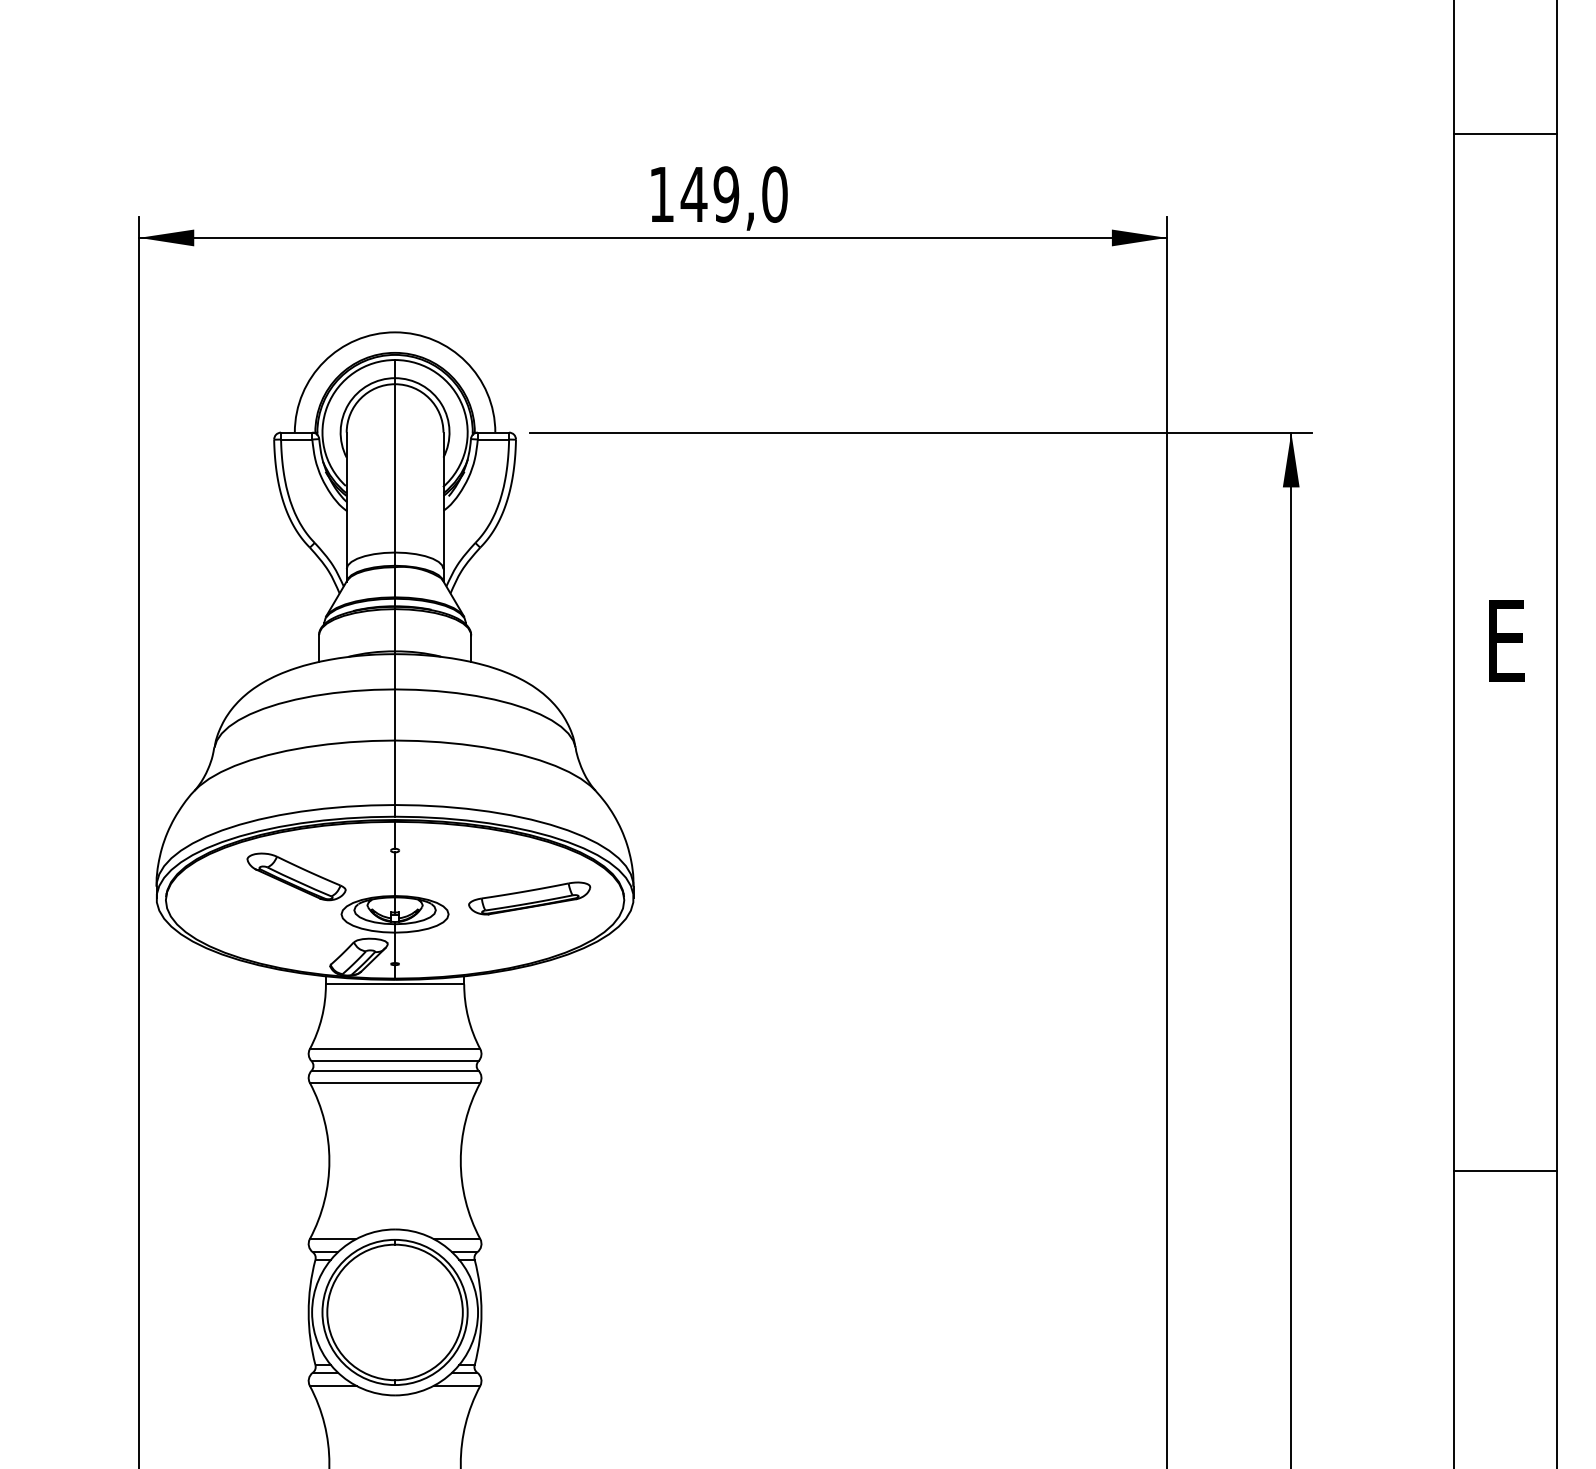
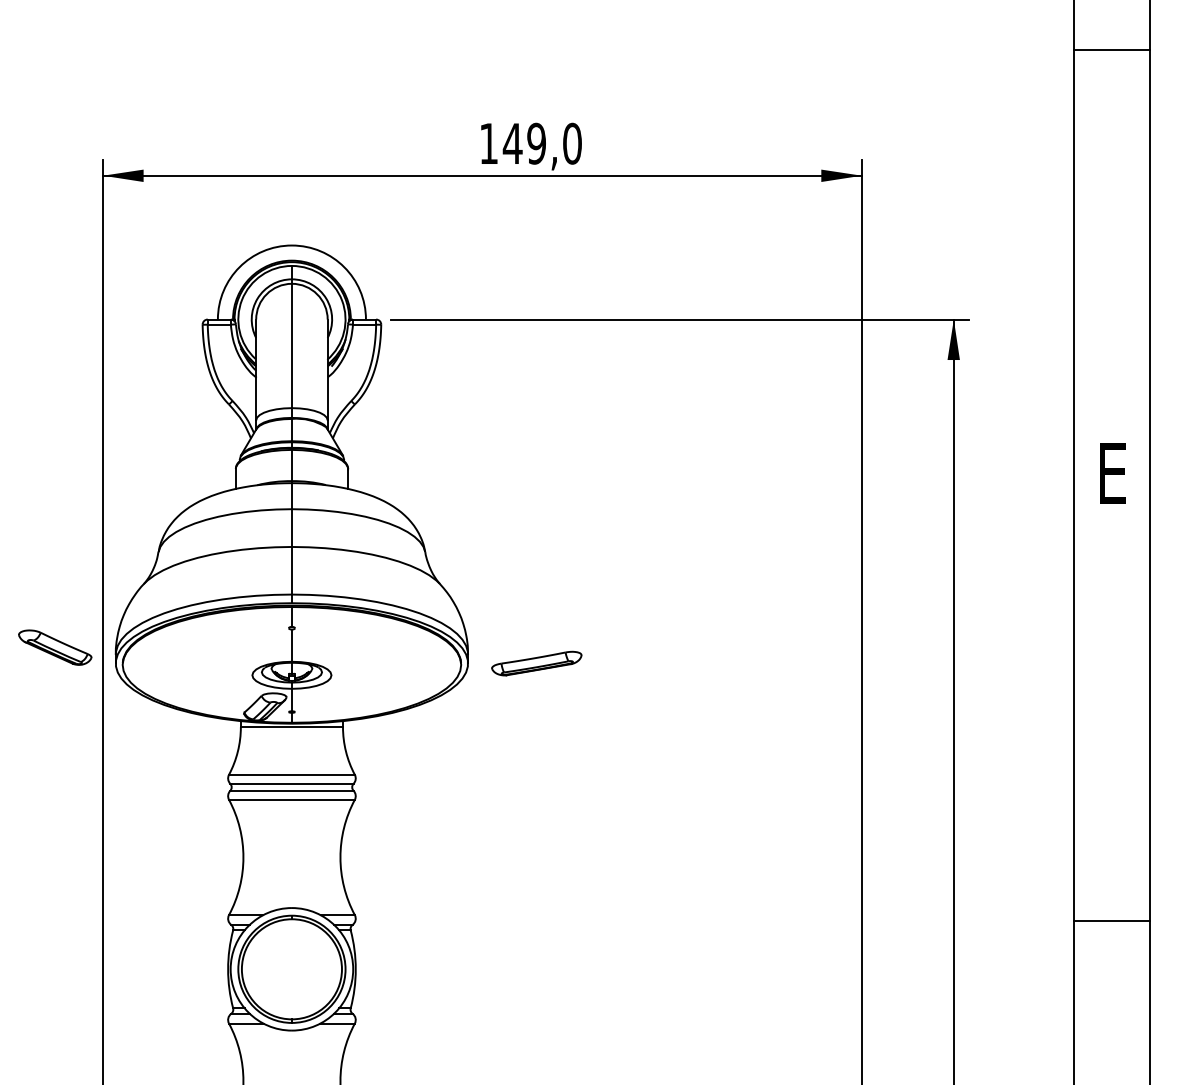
line: (1505, 134) -> (1111, 49), moved
part: (296, 876) -> (55, 647), moved
part: (529, 898) -> (536, 663), moved
line: (1505, 1171) -> (1111, 921), moved

